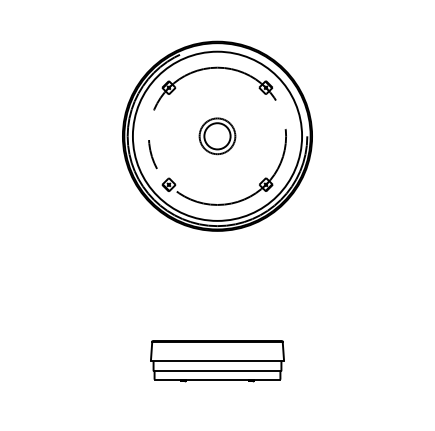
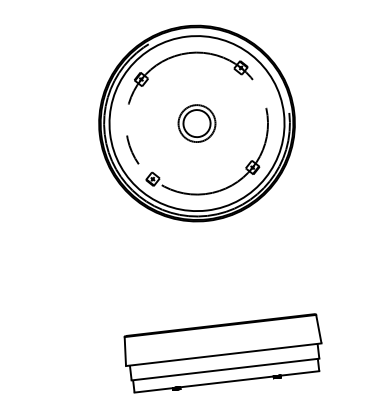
part: (217, 360) -> (223, 353), size x1.43

